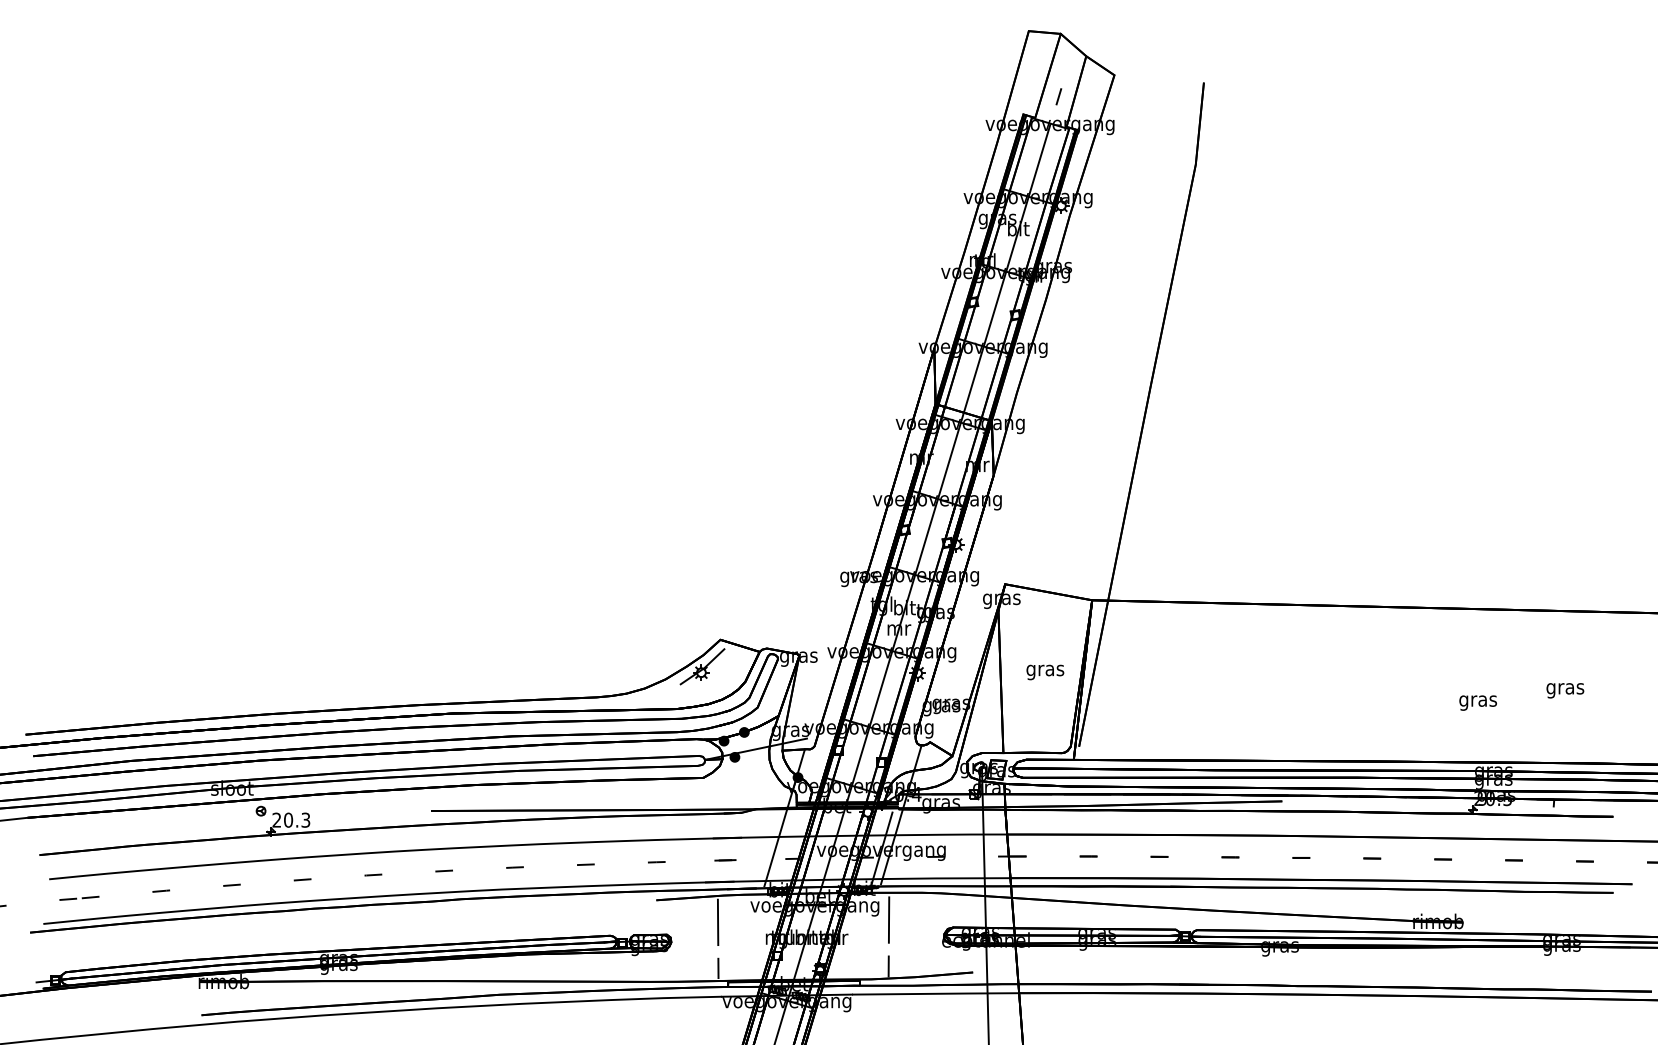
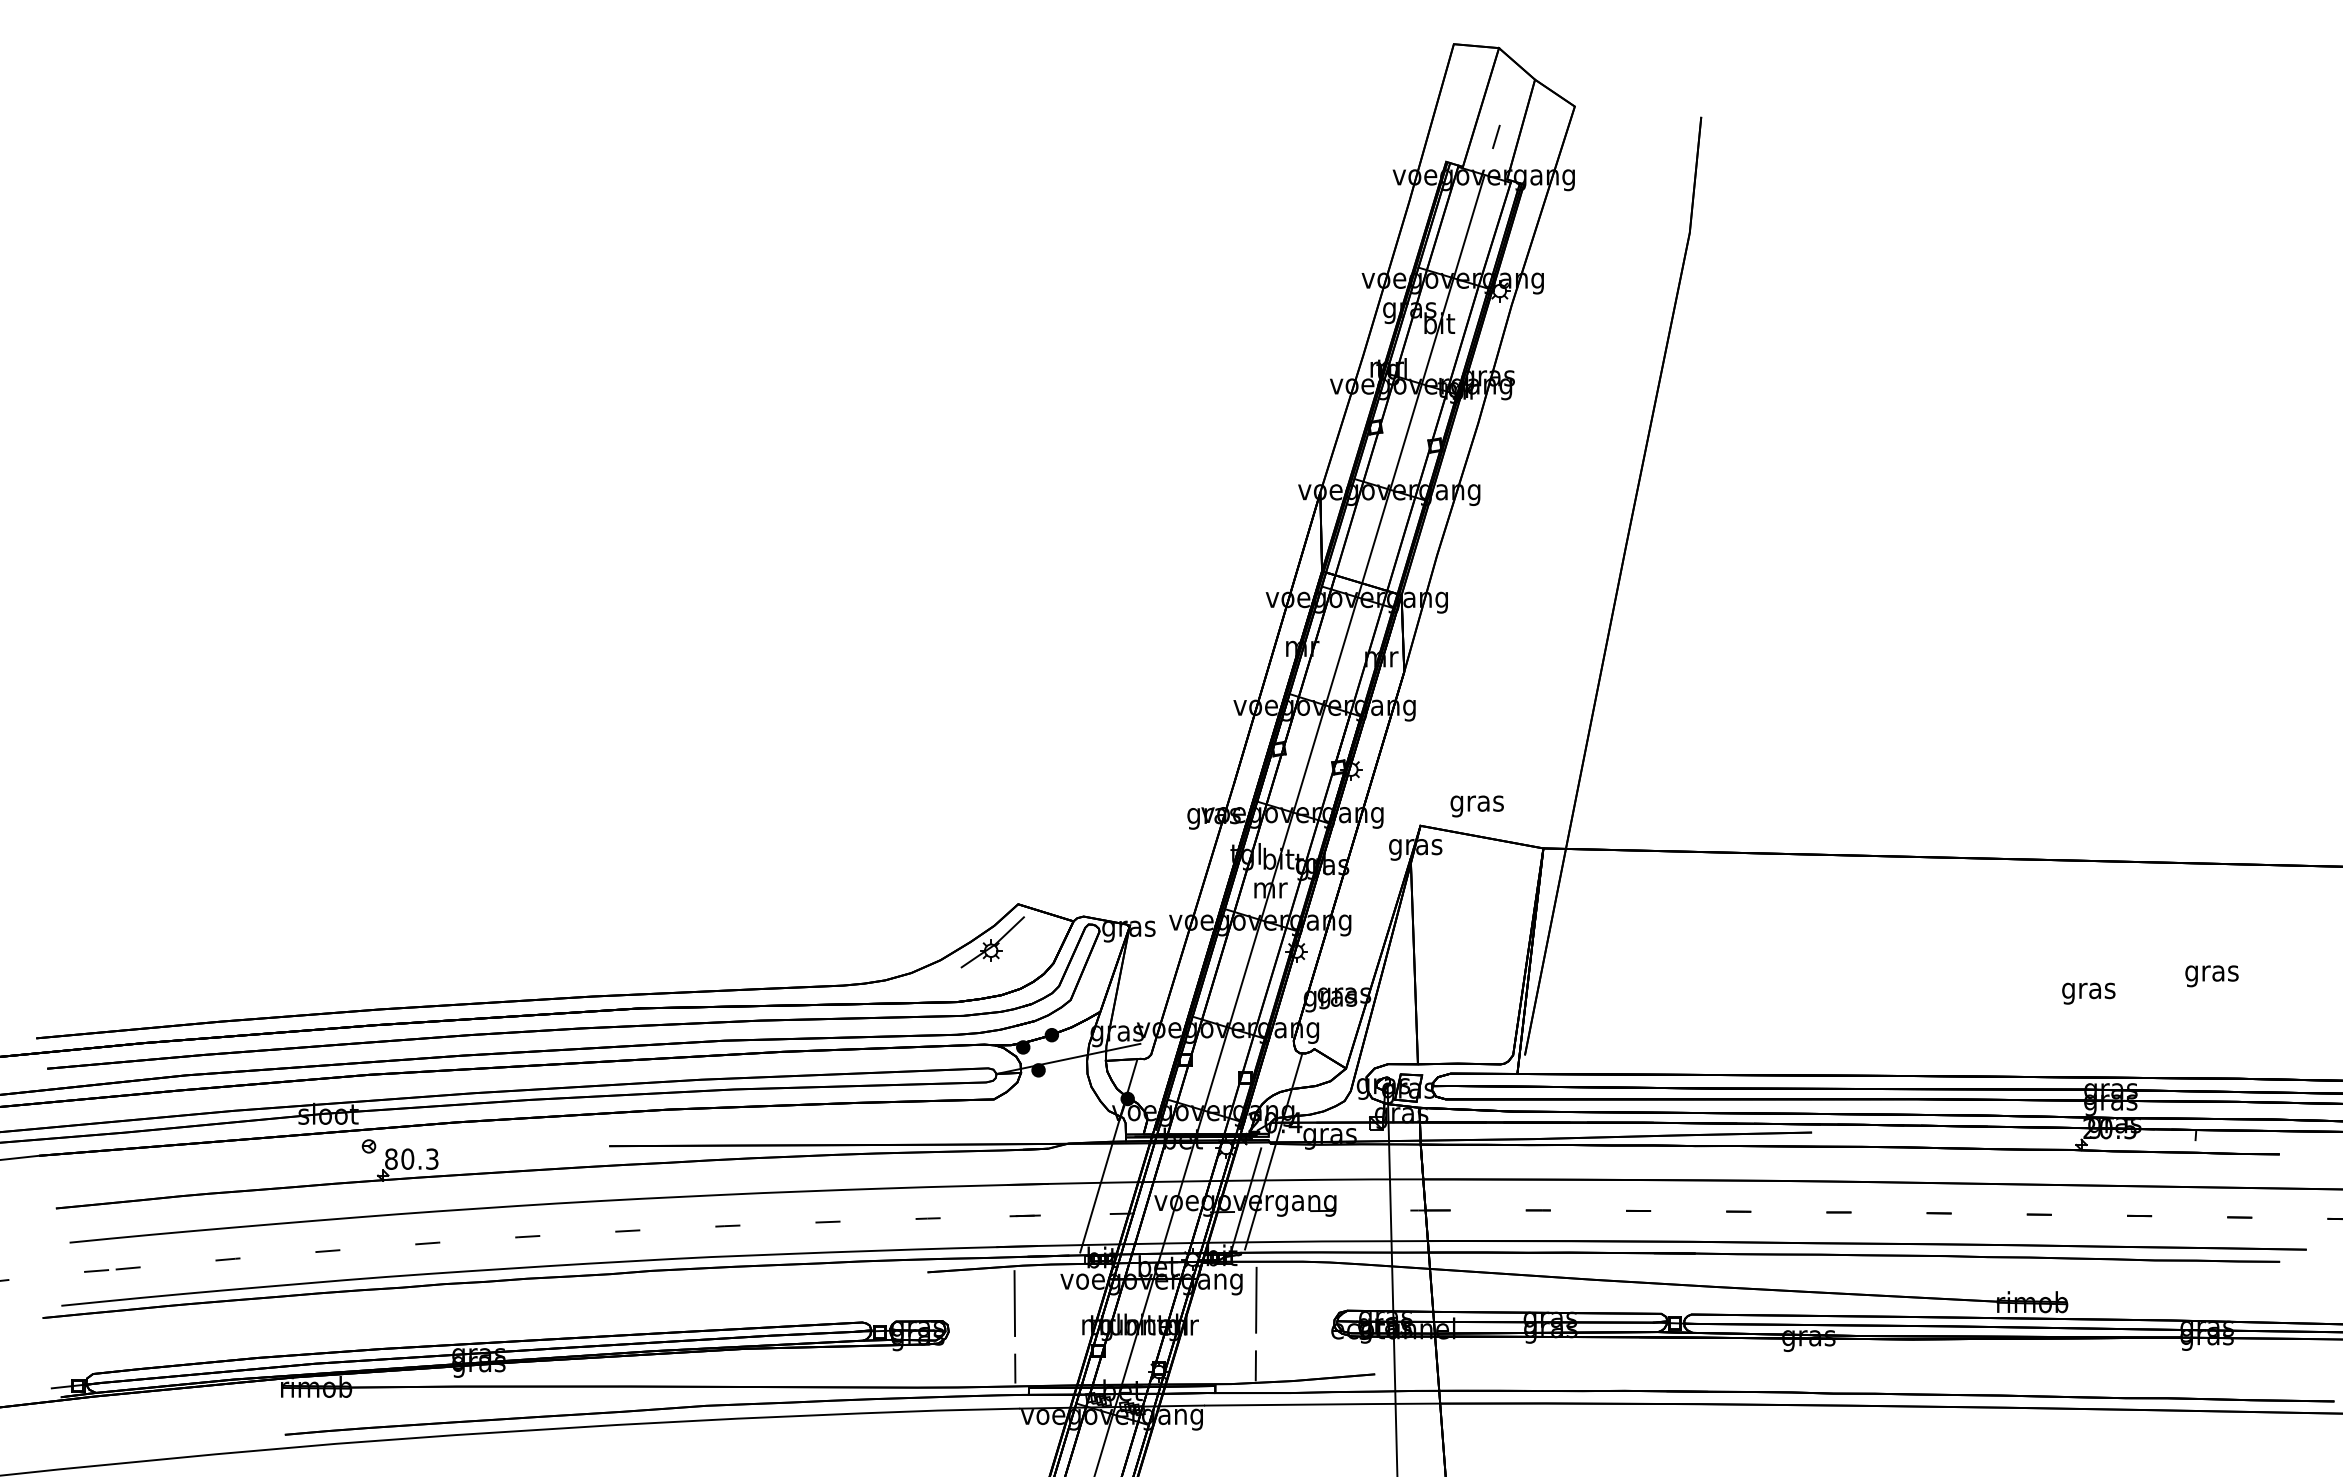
text: (1044, 672) -> (1476, 806), moved
text: (276, 819) -> (391, 1158), 20.3 -> 80.3

